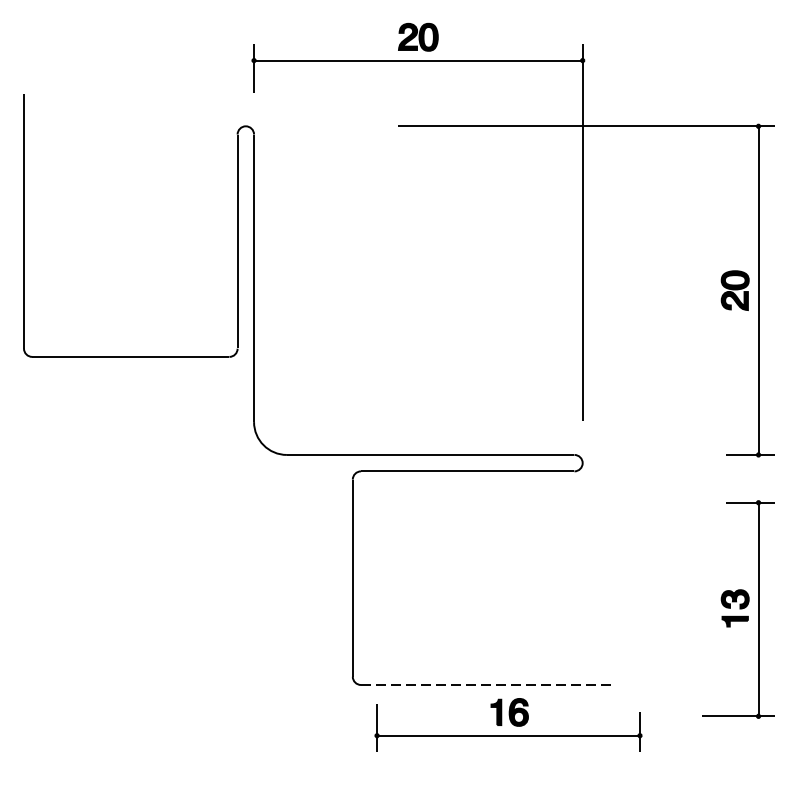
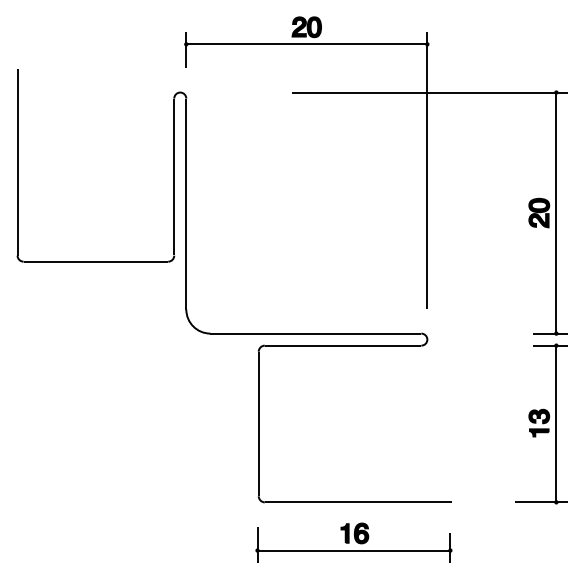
part: (738, 608) -> (541, 423), moved
line: (488, 685) -> (358, 502), dashed -> solid
part: (507, 724) -> (353, 542), moved

